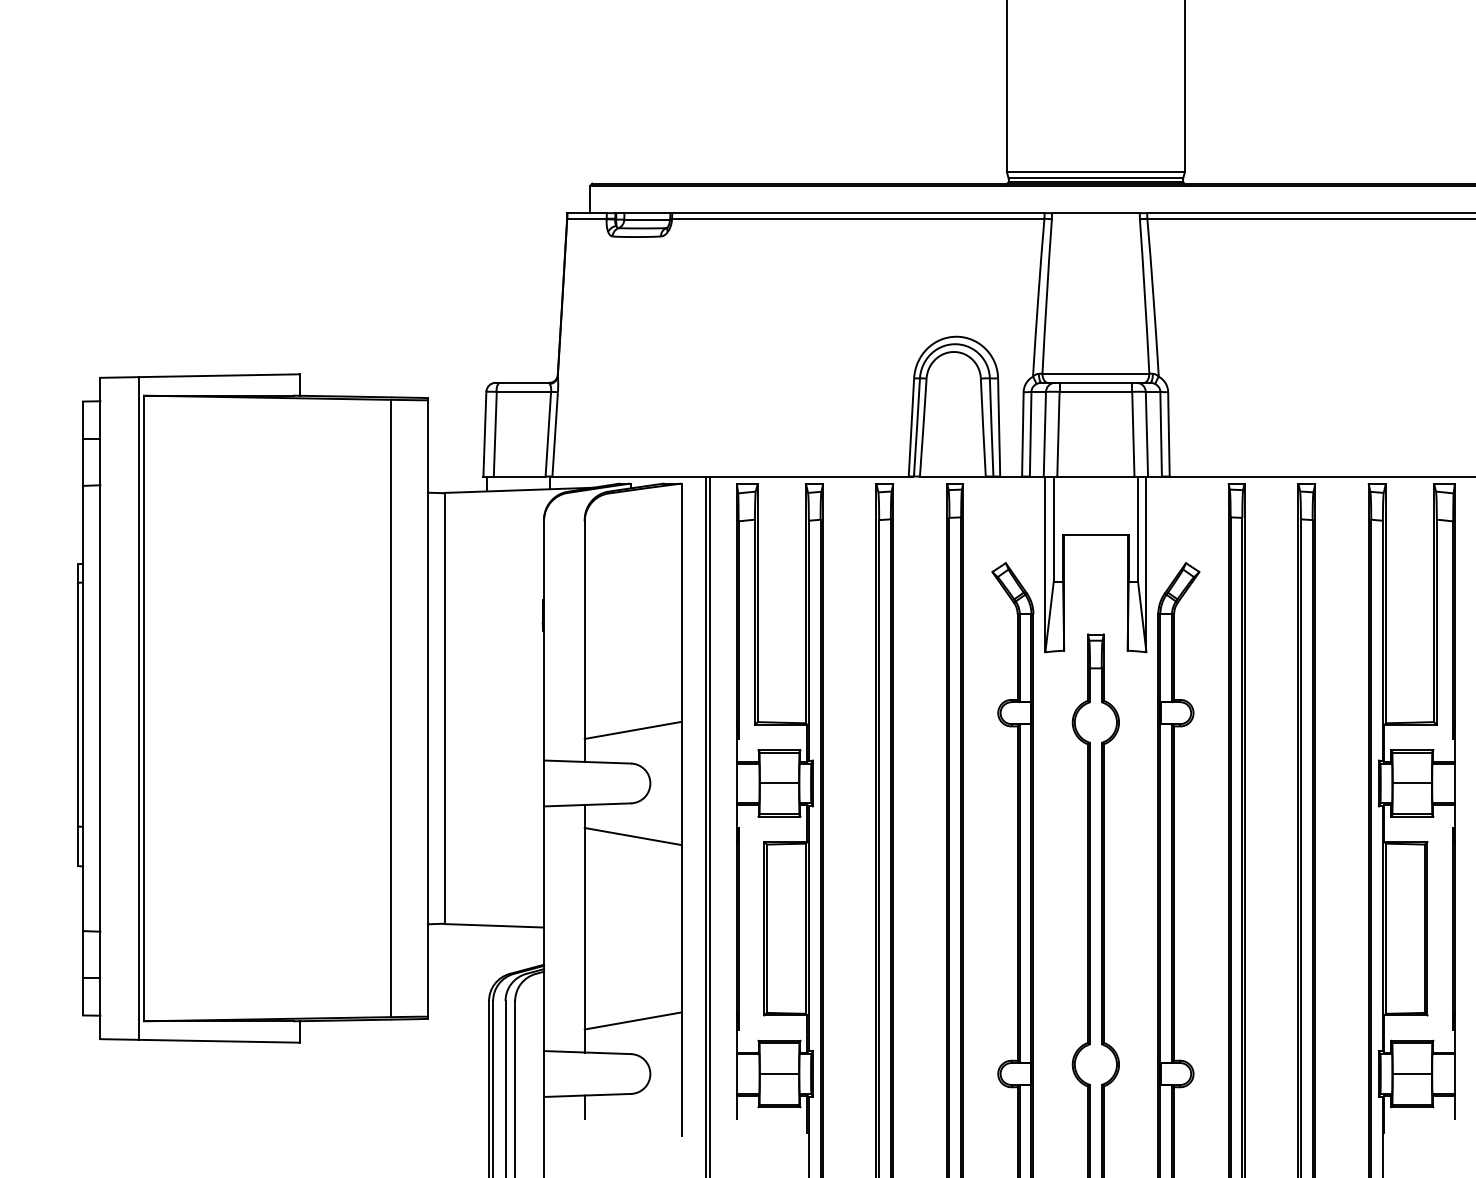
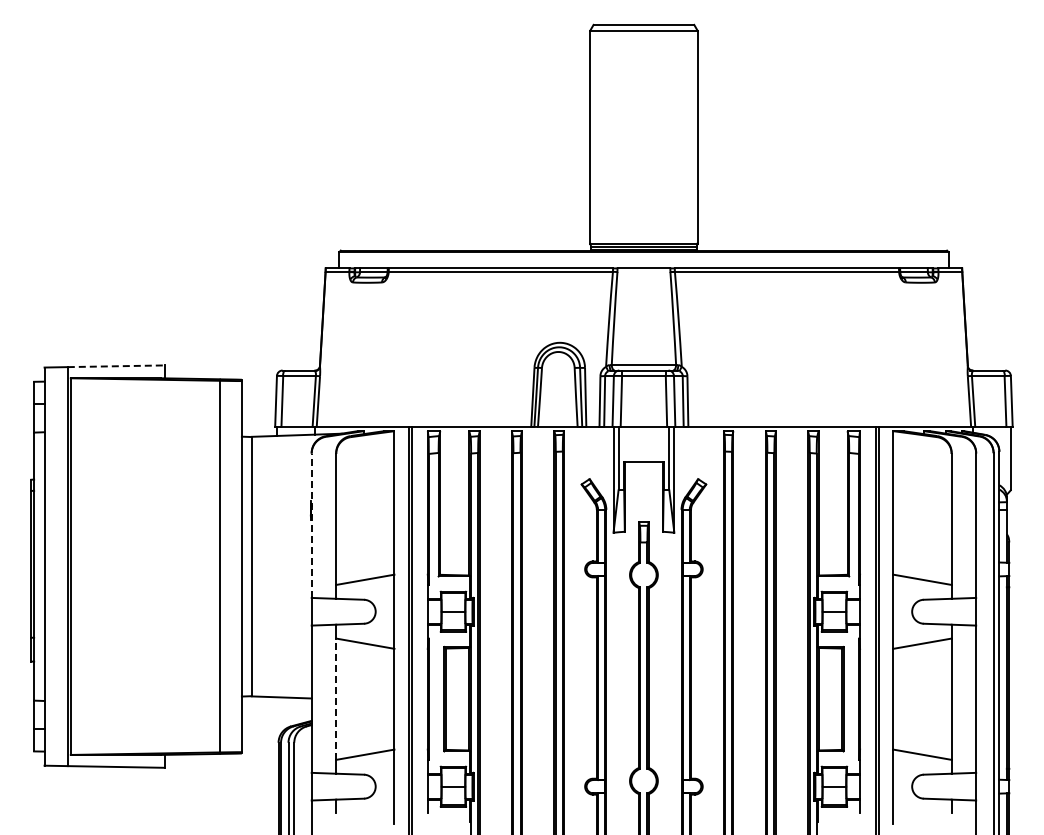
line: (219, 376) -> (116, 366), solid -> dashed
line: (543, 640) -> (311, 525), solid -> dashed
line: (585, 929) -> (336, 699), solid -> dashed

